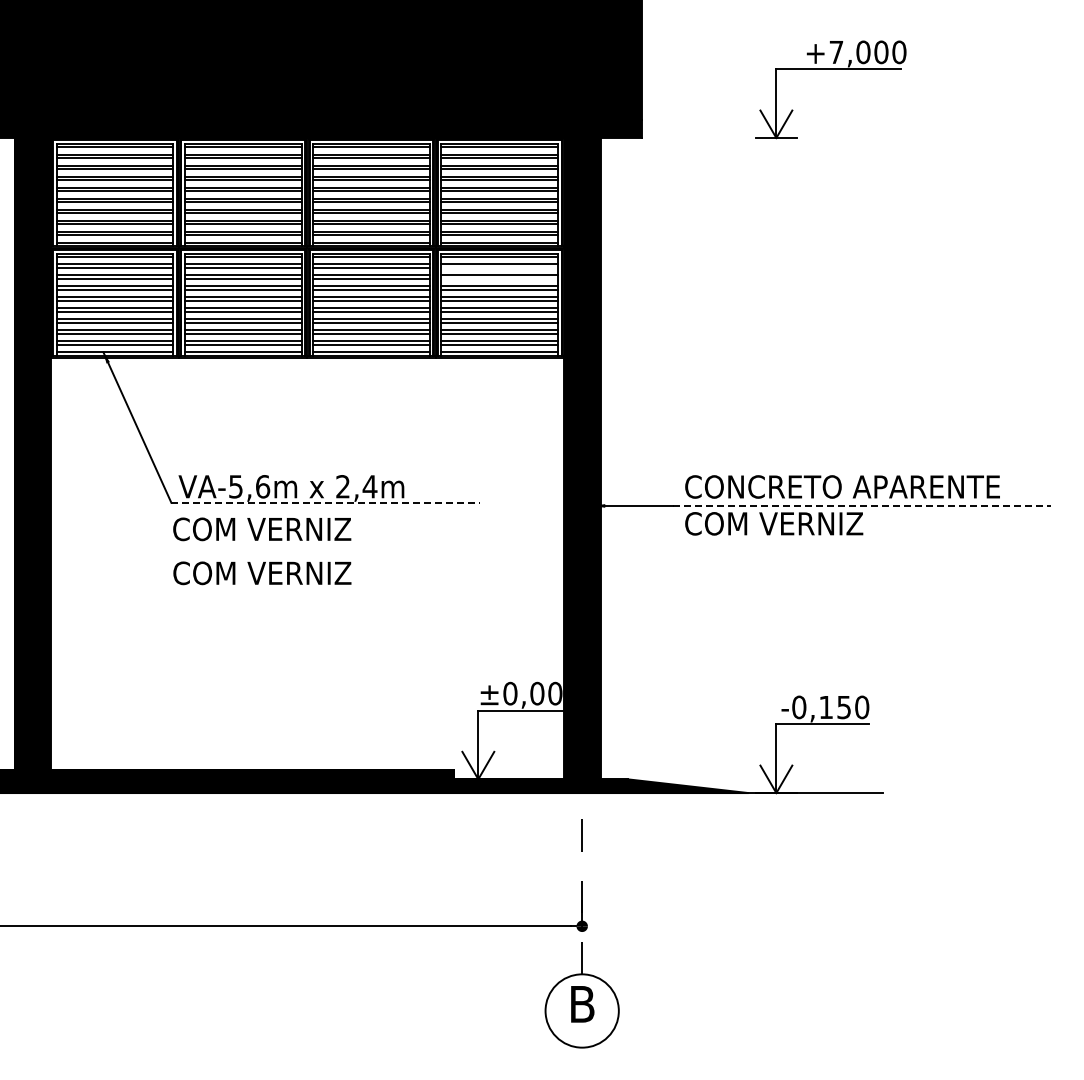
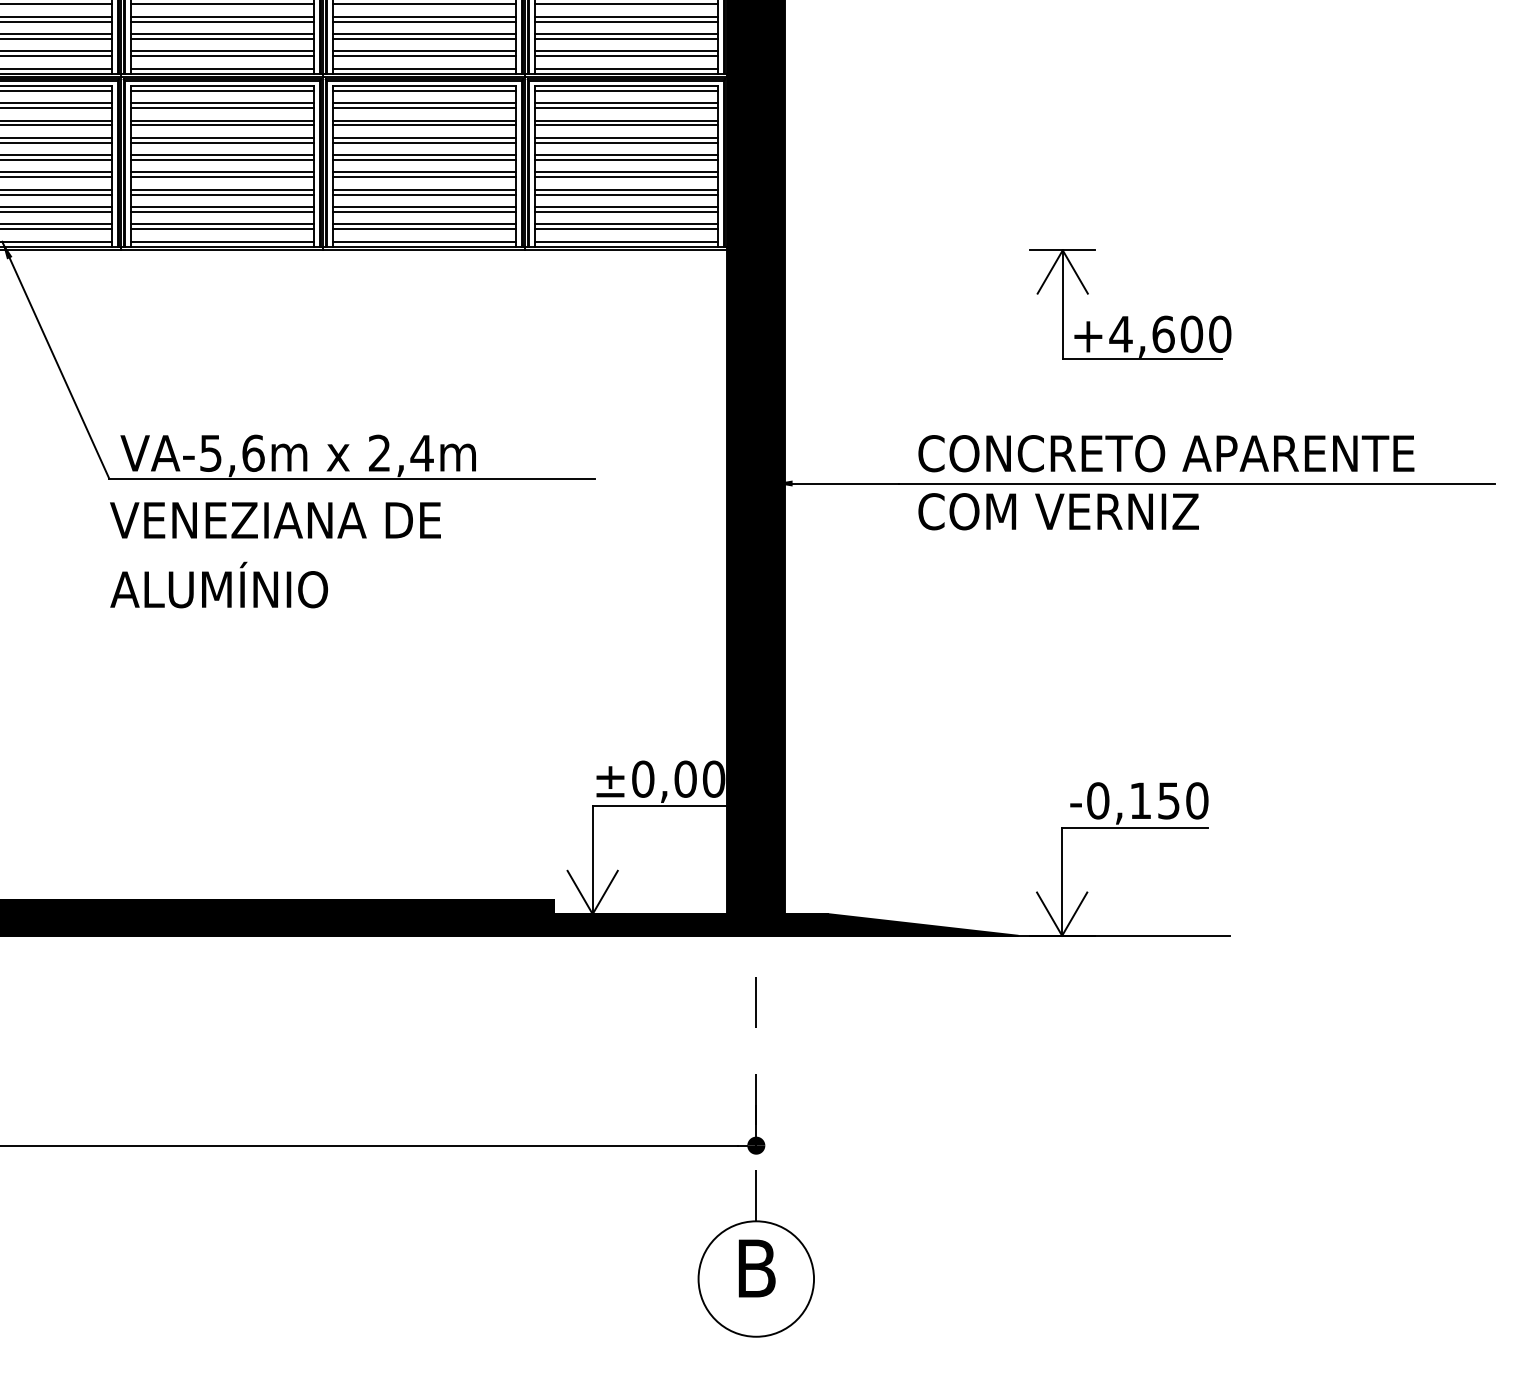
line: (499, 267) -> (626, 107), added
line: (499, 278) -> (626, 125), added
part: (817, 399) -> (1126, 315), added
line: (326, 502) -> (353, 478), dashed -> solid
line: (862, 505) -> (1197, 482), dashed -> solid
text: (276, 529) -> (274, 520), COM VERNIZ -> VENEZIANA DE
text: (261, 570) -> (251, 585), COM VERNIZ -> ALUMÍNIO

